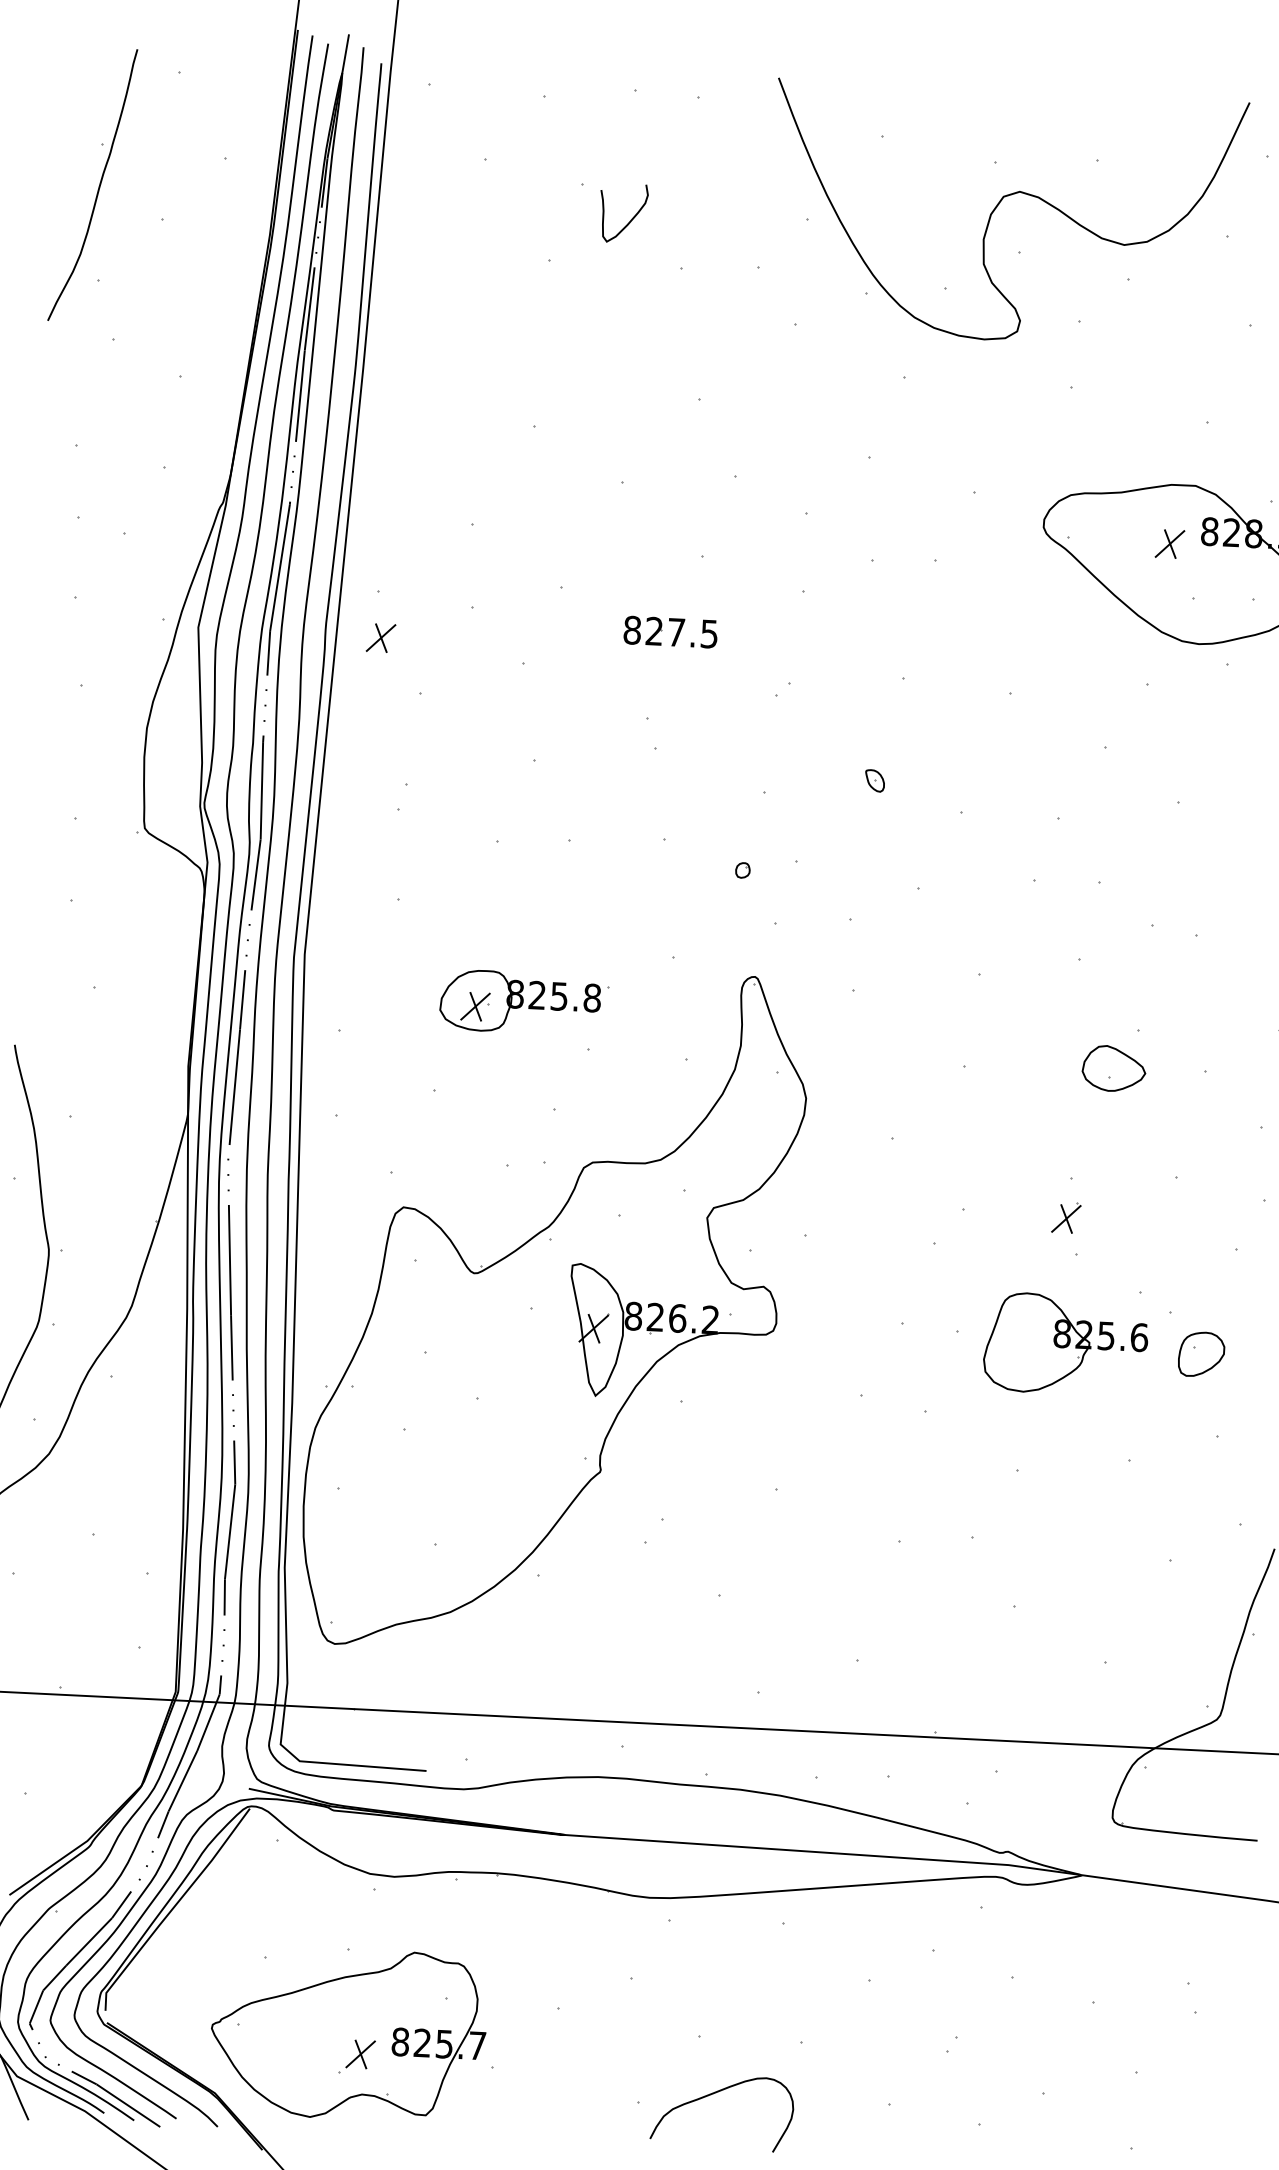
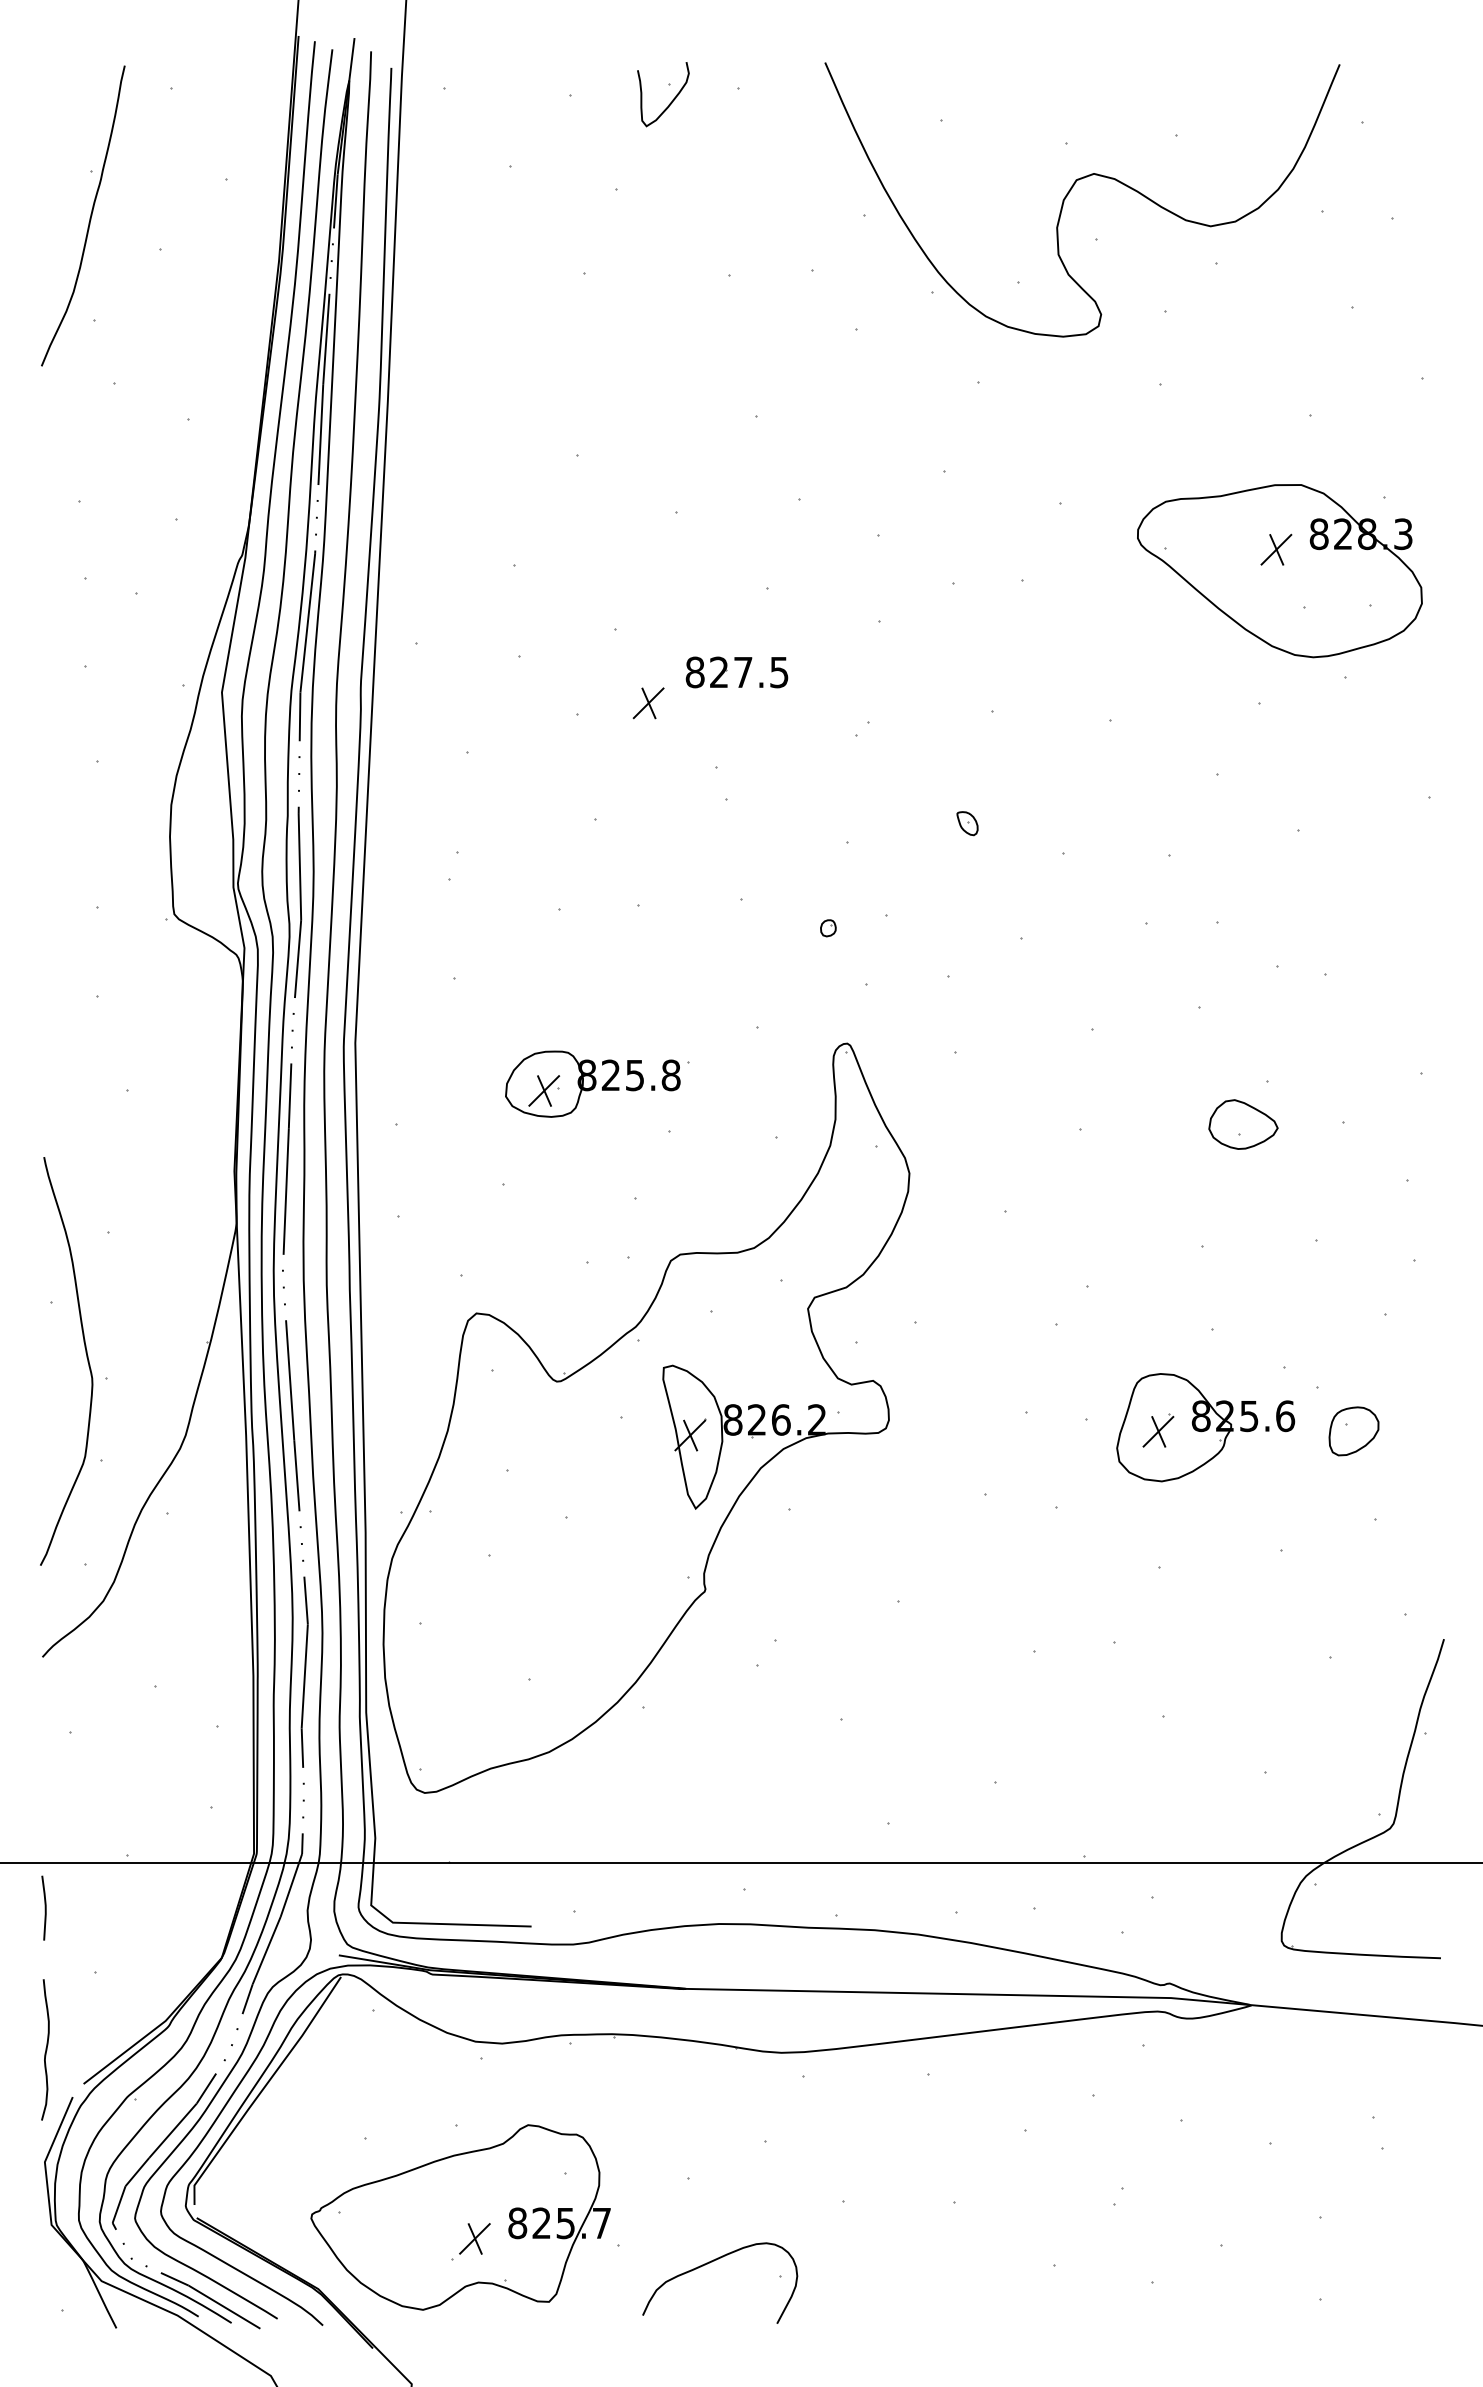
curve: (631, 218) -> (672, 99), moved
part: (380, 638) -> (648, 703), moved
part: (1066, 1217) -> (1158, 1430), moved
curve: (716, 2093) -> (712, 2262), moved

